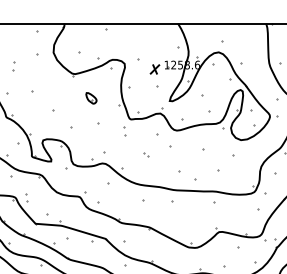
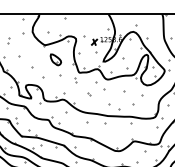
part: (91, 97) -> (55, 59), size x1.67

